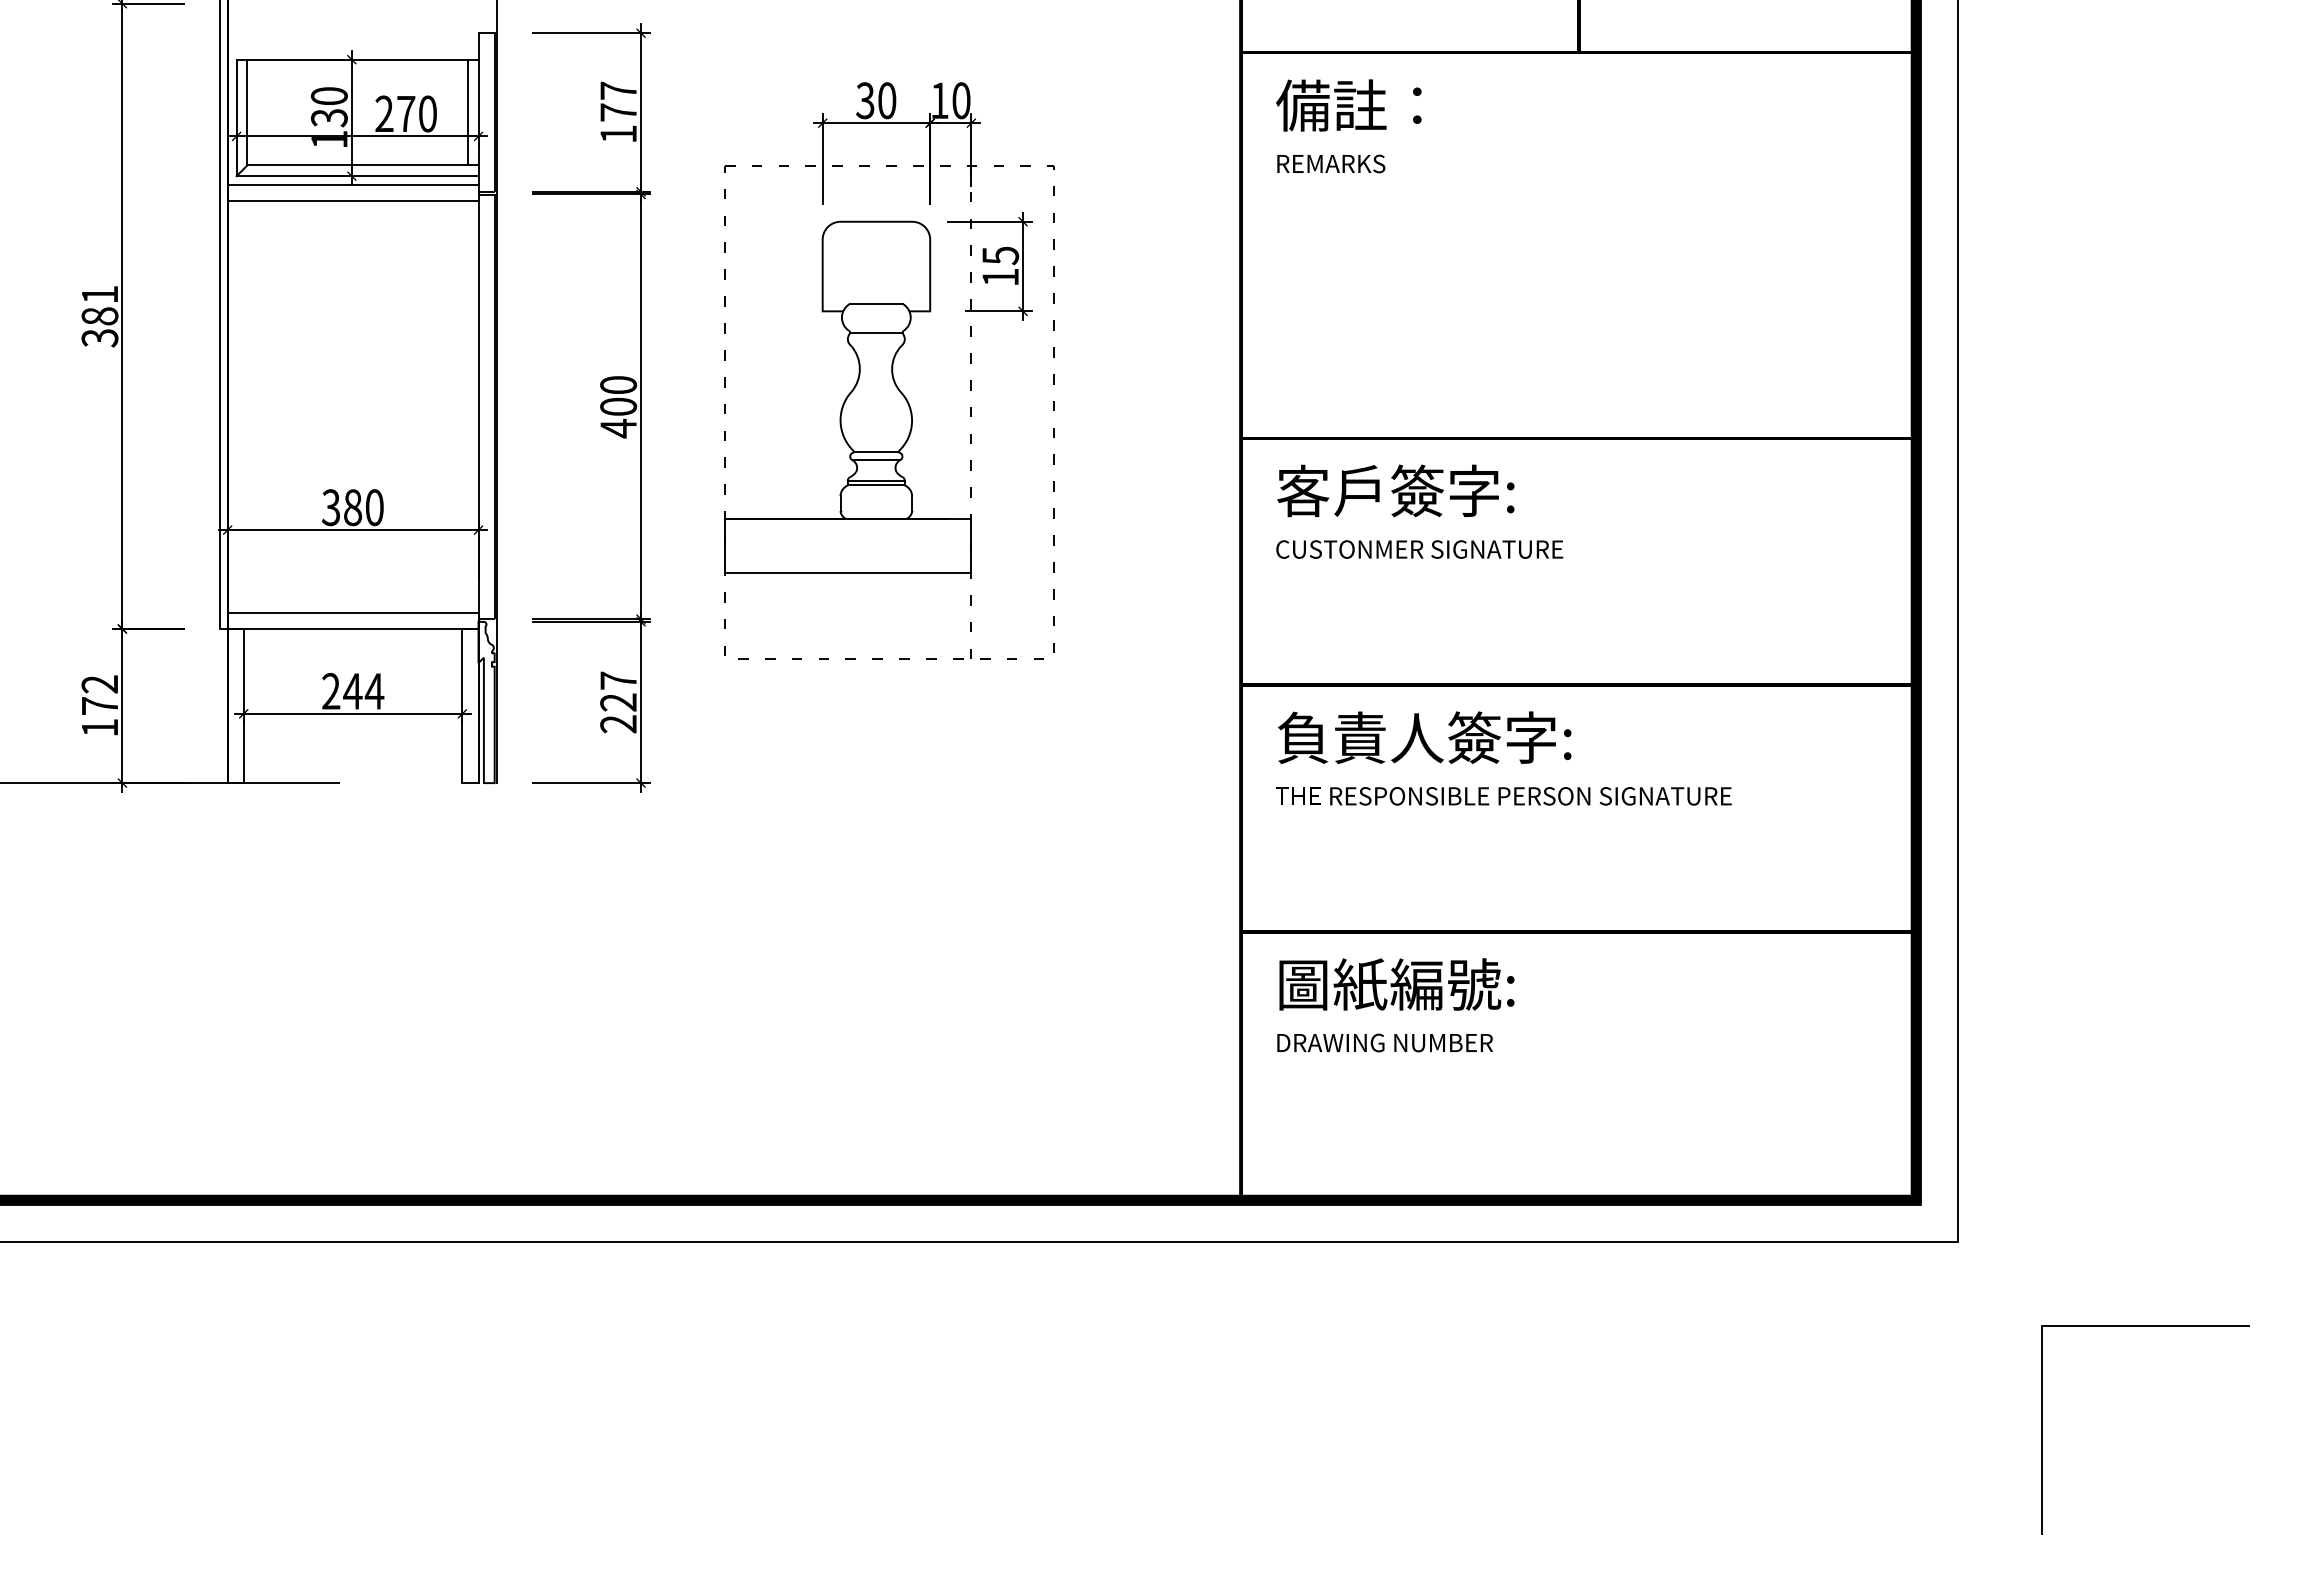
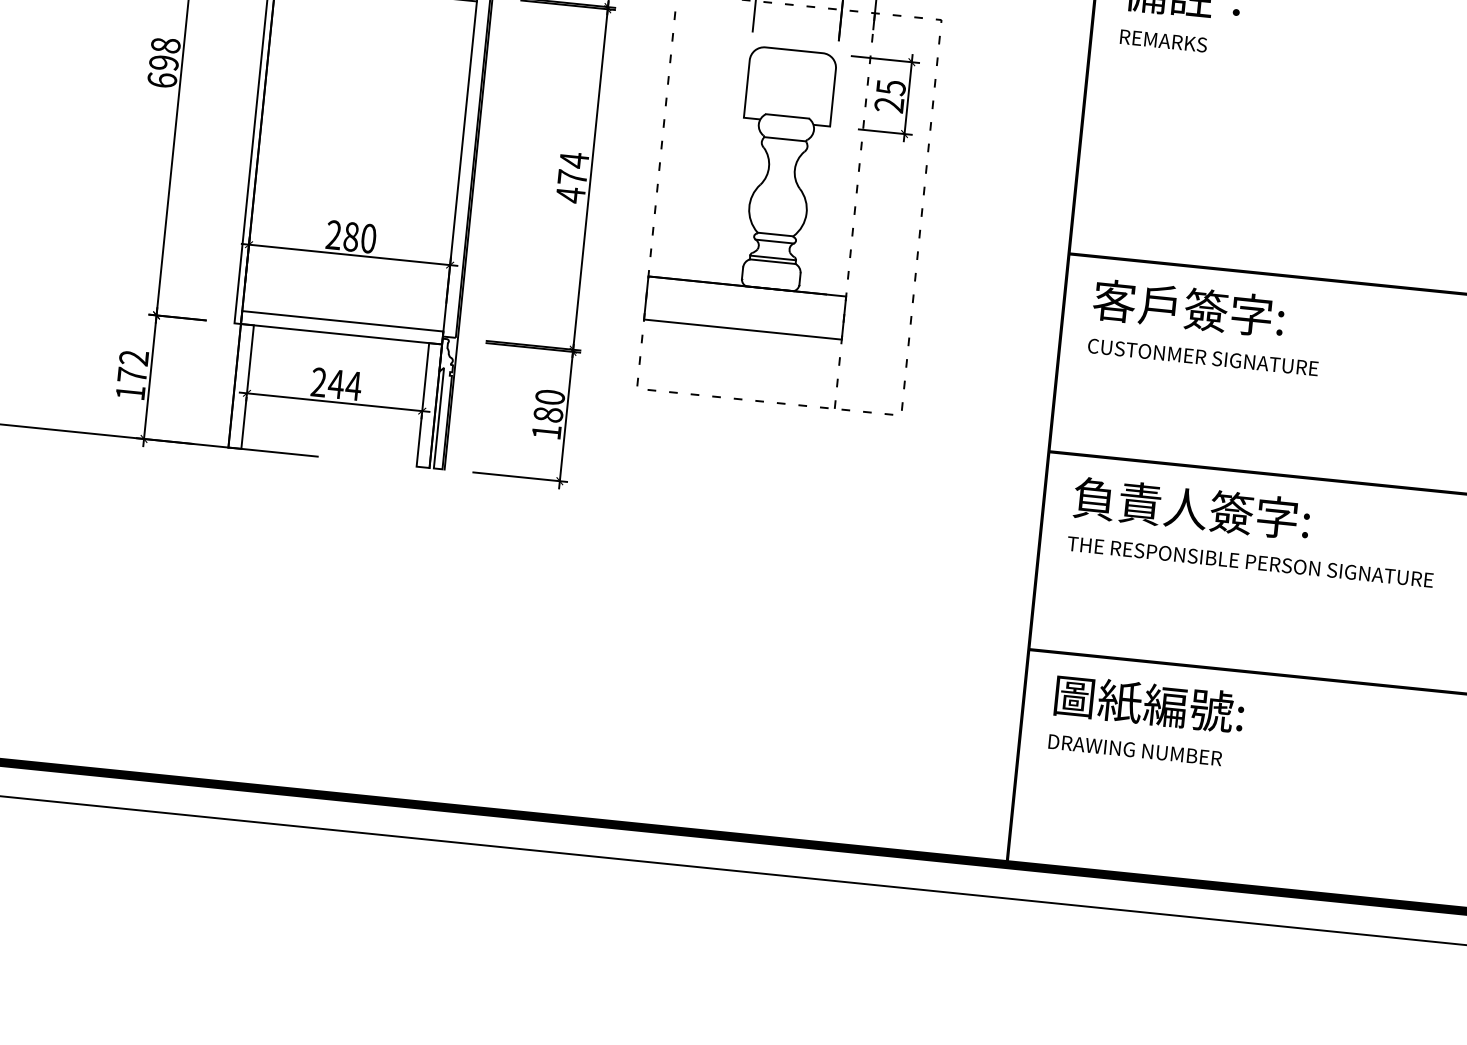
text: (1000, 277) -> (889, 105), 15 -> 25
text: (99, 316) -> (163, 63), 381 -> 698
text: (618, 395) -> (573, 168), 400 -> 474
text: (330, 507) -> (333, 234), 380 -> 280
text: (618, 702) -> (548, 414), 227 -> 180

